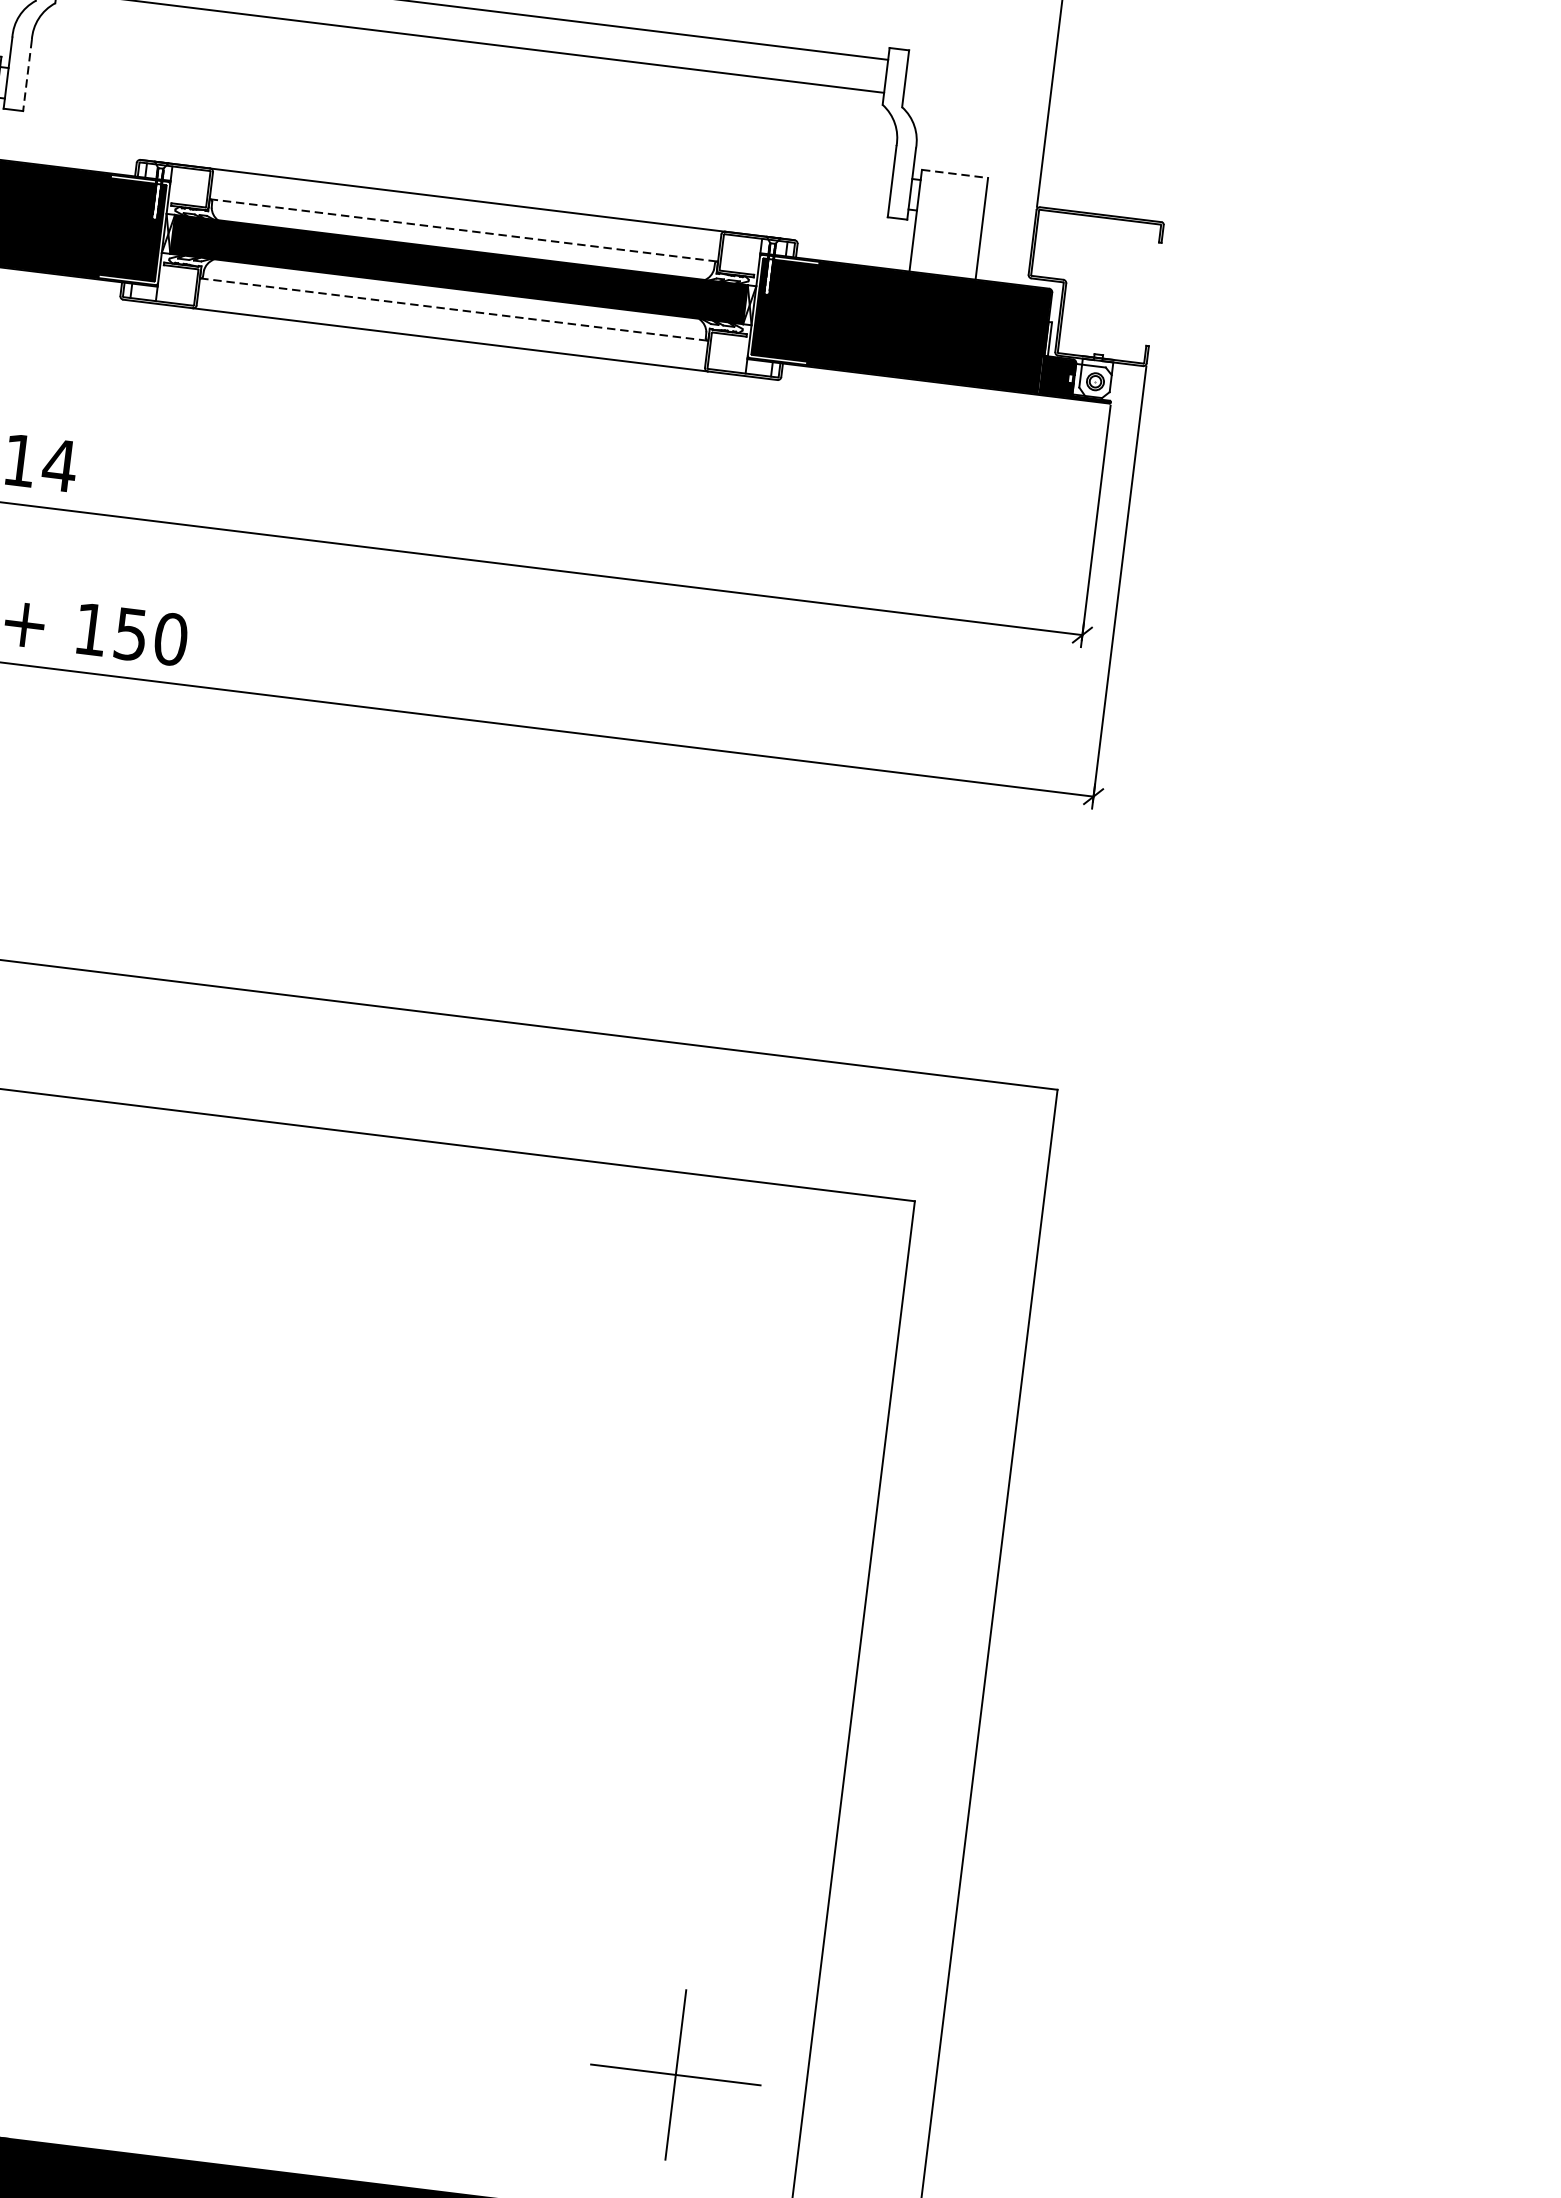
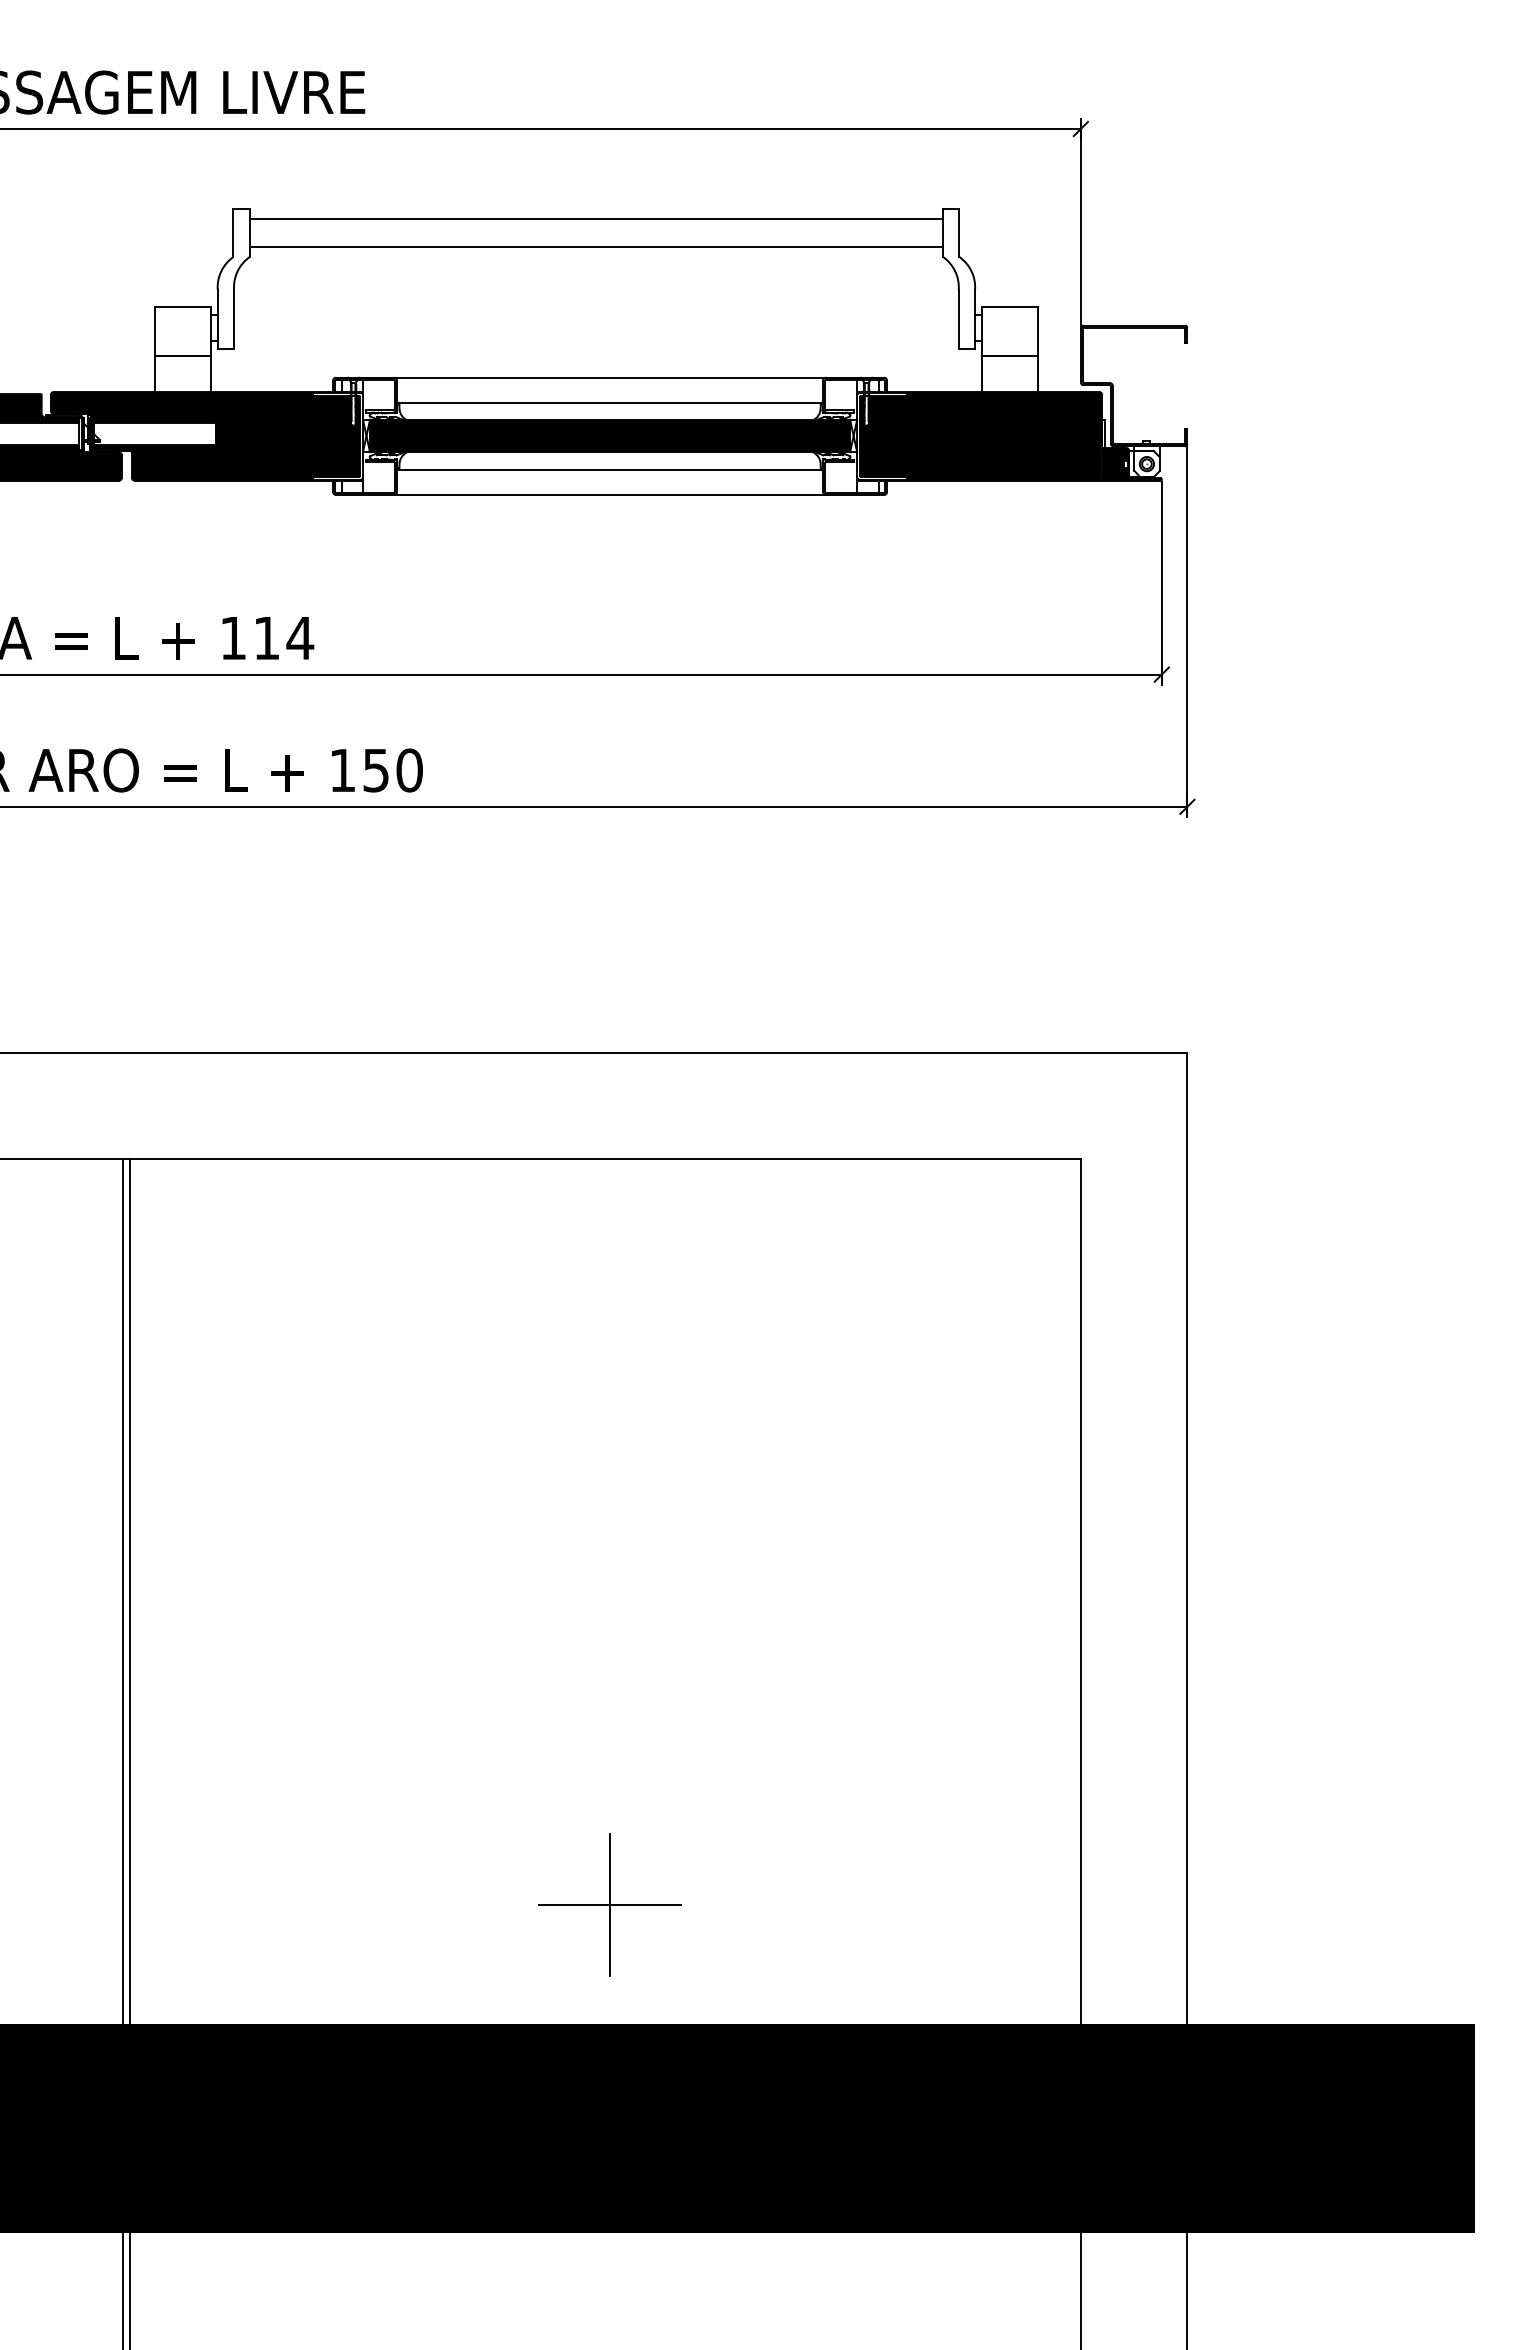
line: (28, 75) -> (234, 319), dashed -> solid
line: (954, 173) -> (1009, 306), dashed -> solid
line: (463, 230) -> (609, 403), dashed -> solid
line: (947, 233) -> (1009, 356), added
line: (453, 309) -> (609, 469), dashed -> solid
part: (675, 2074) -> (609, 1904), moved

